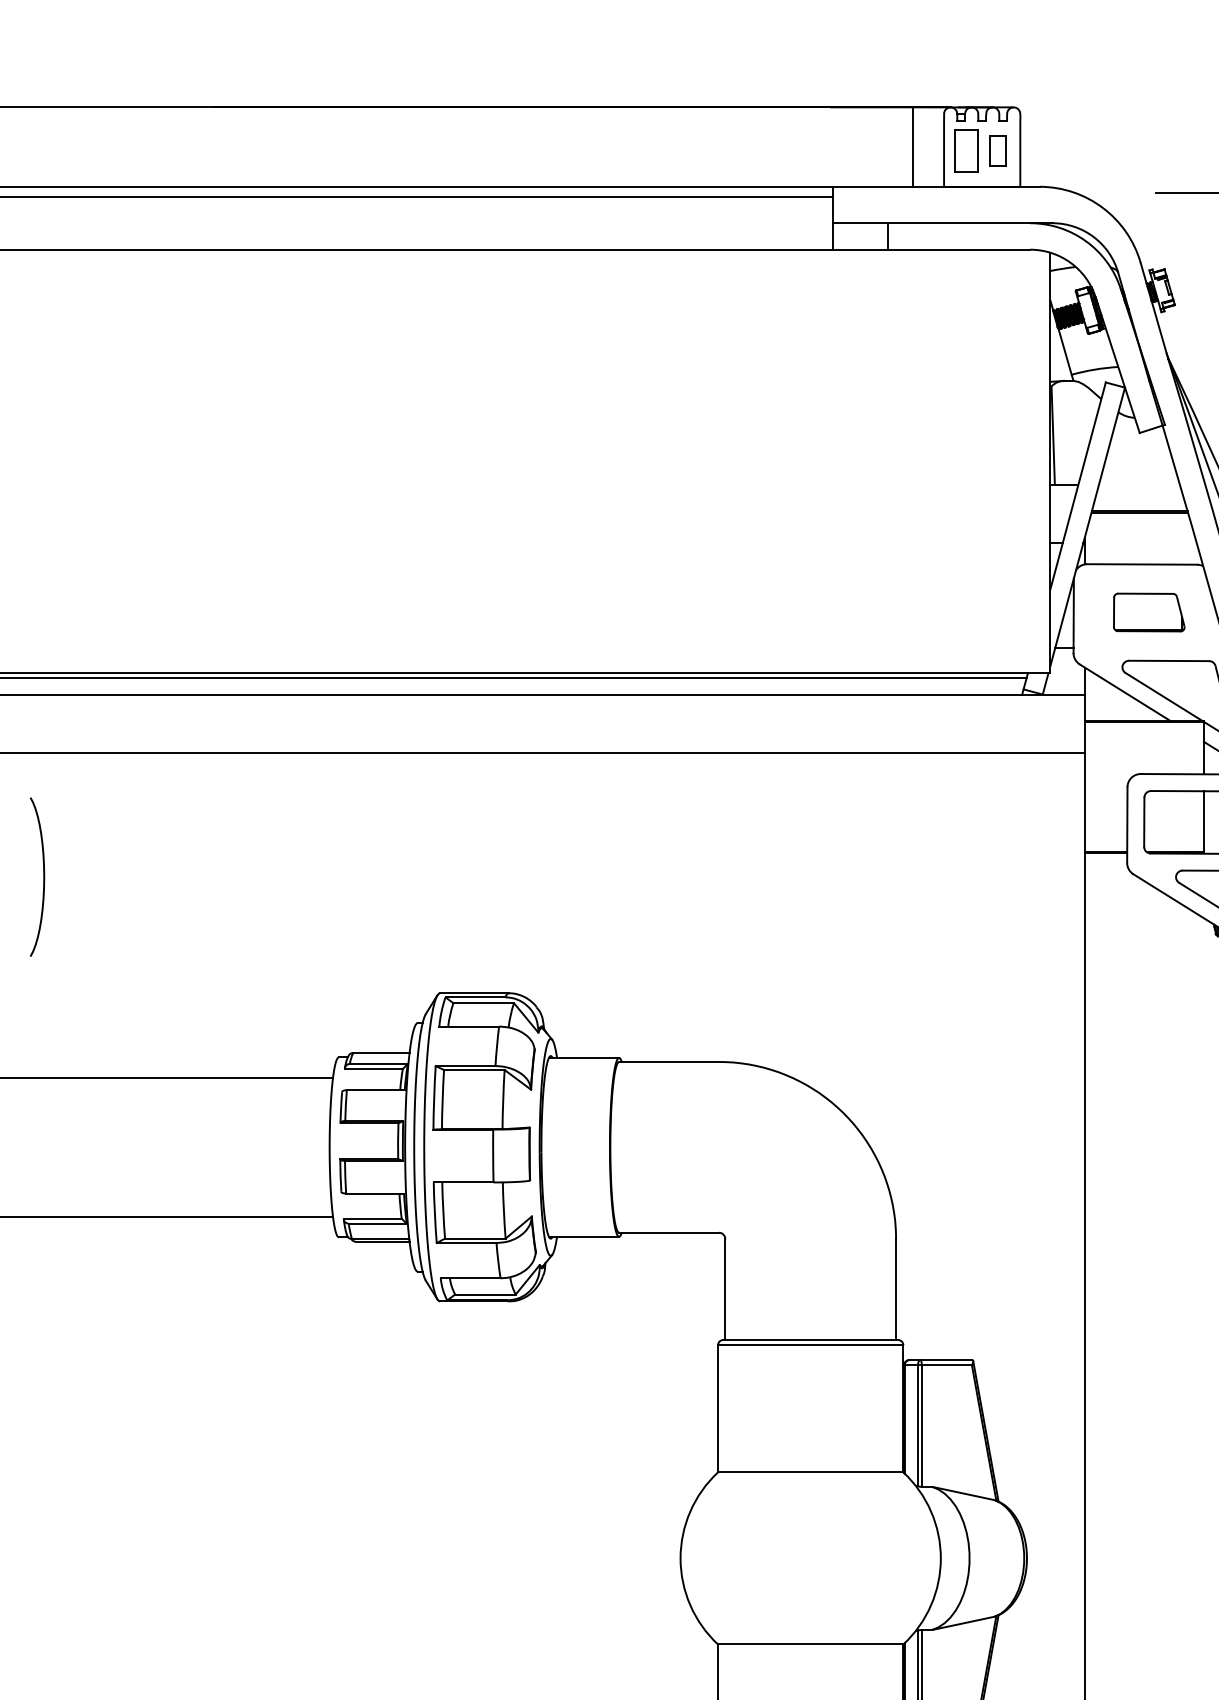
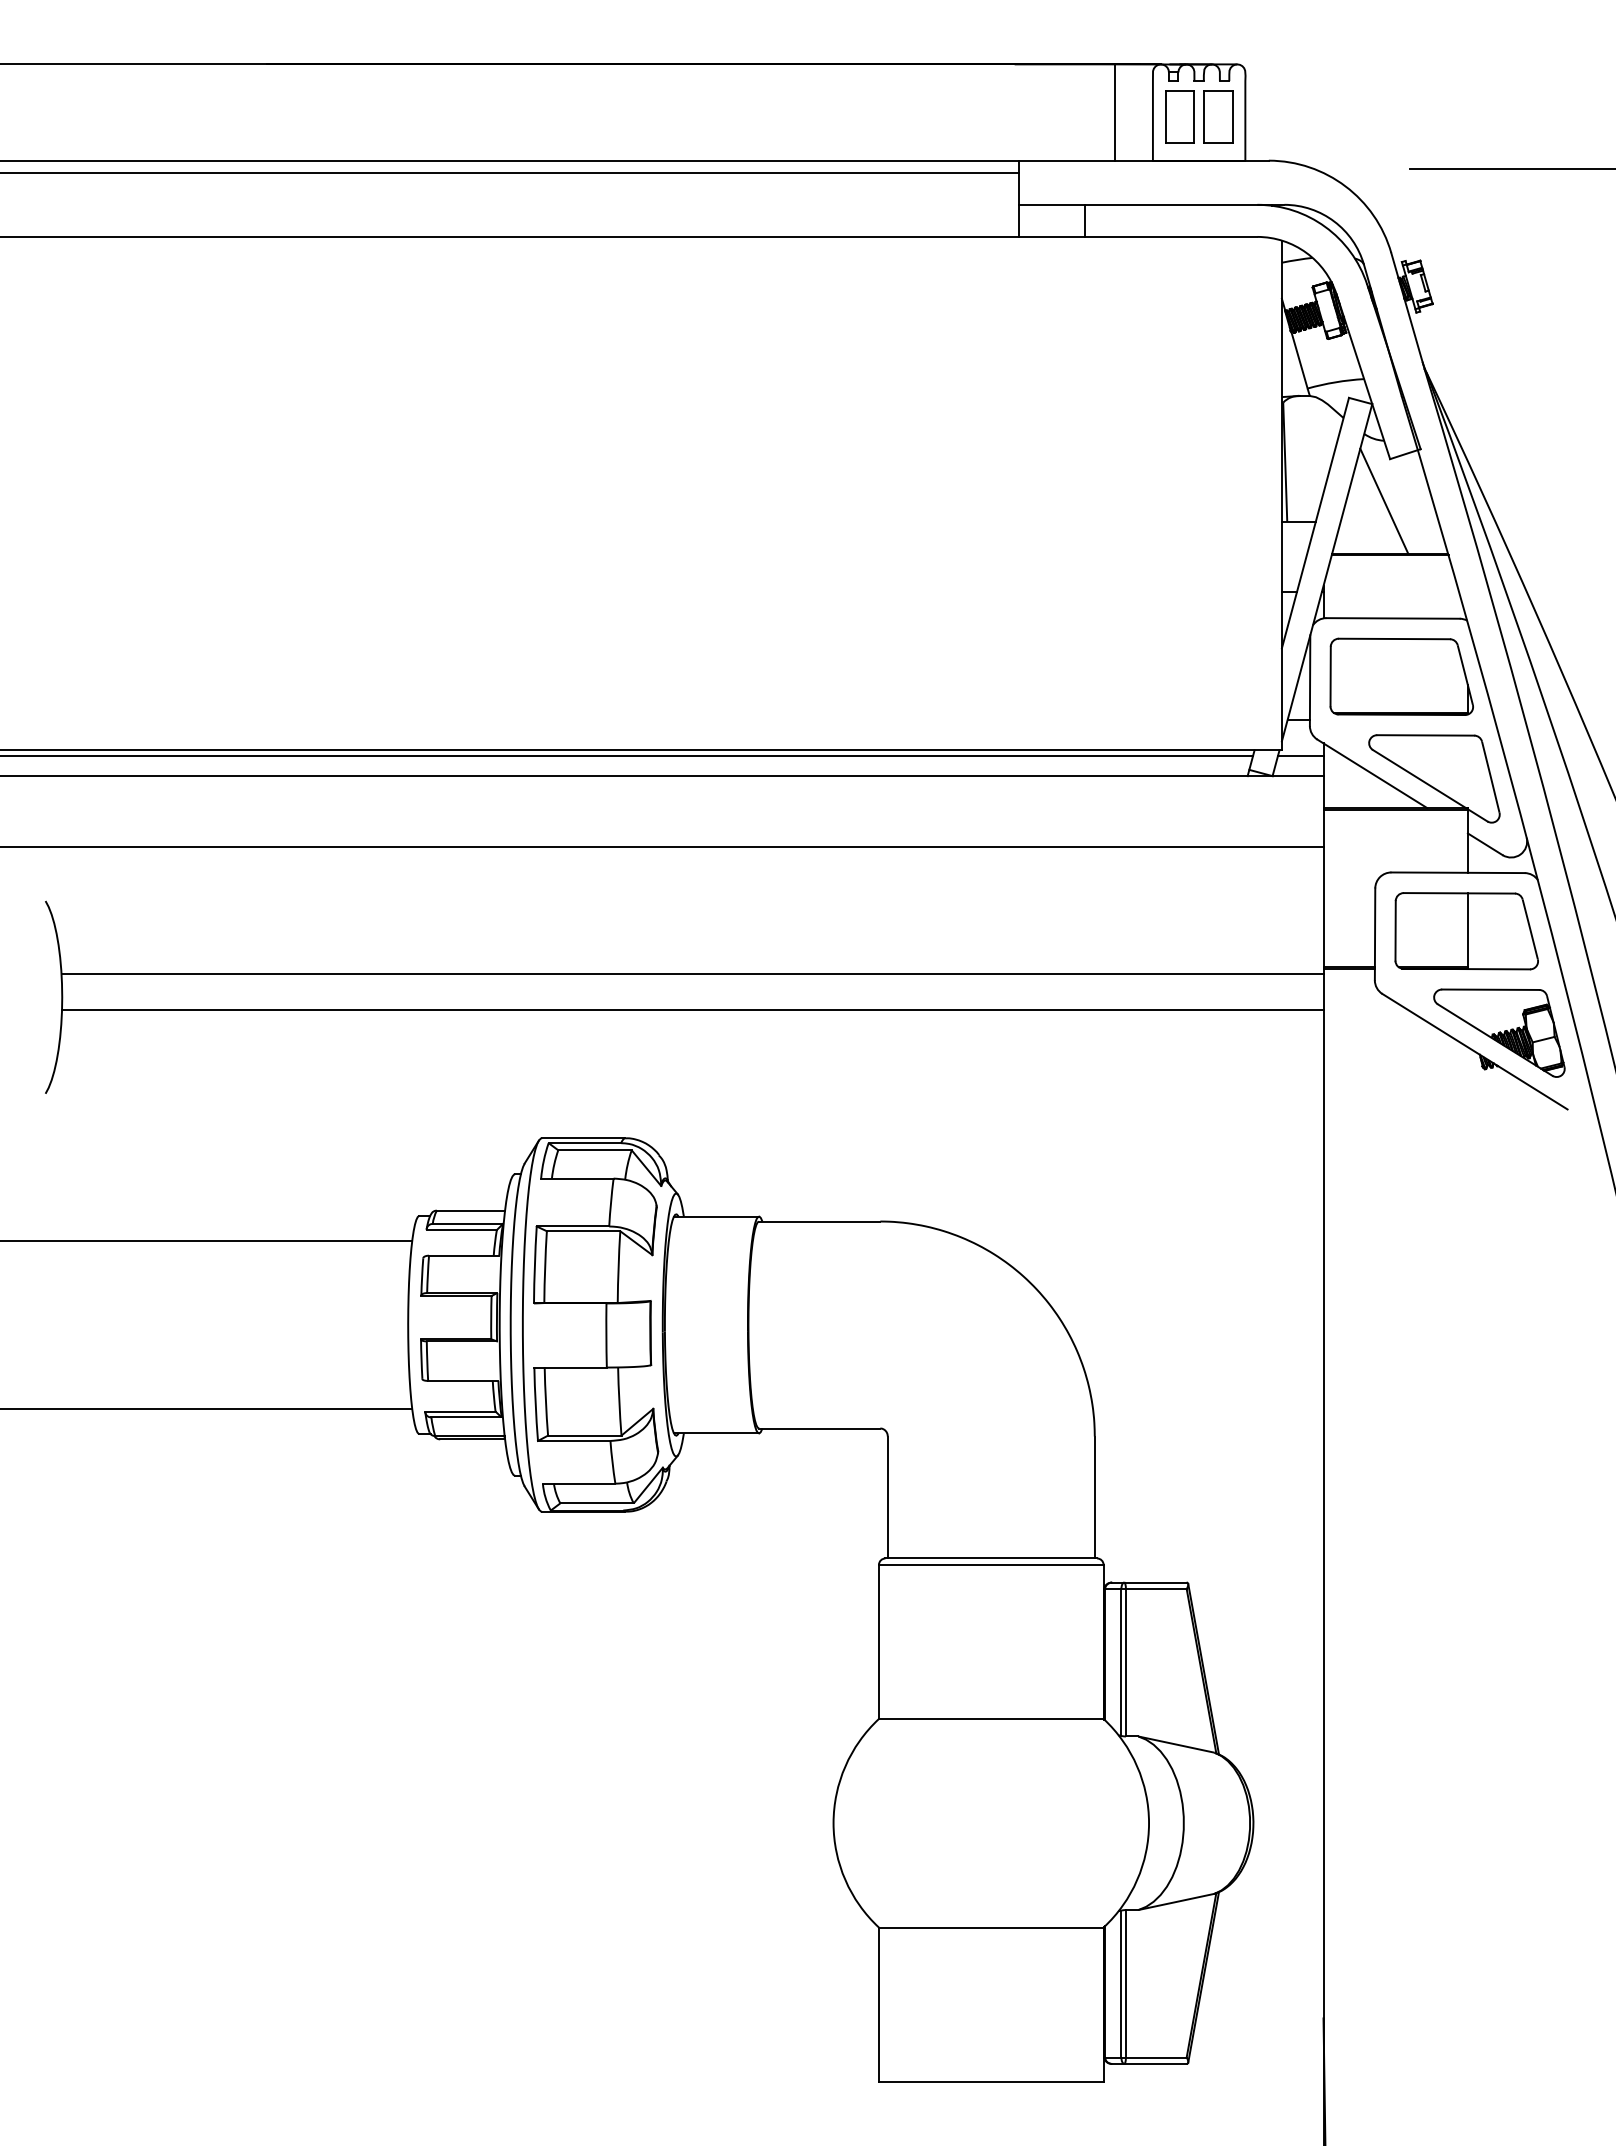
part: (998, 150) -> (1218, 116), size x1.43
line: (1135, 467) -> (1384, 500), added
part: (1149, 612) -> (1401, 676), size x1.67
line: (1065, 678) -> (1300, 756), added
line: (564, 858) -> (692, 974), added
line: (564, 887) -> (692, 1010), added

